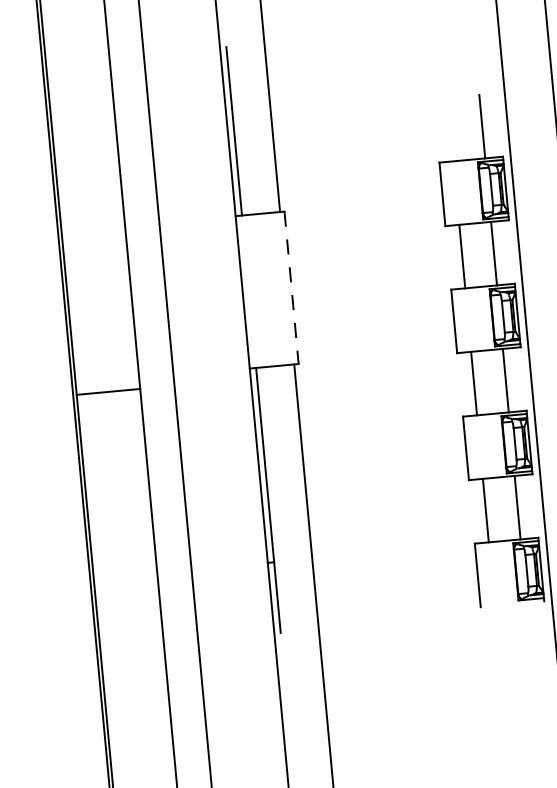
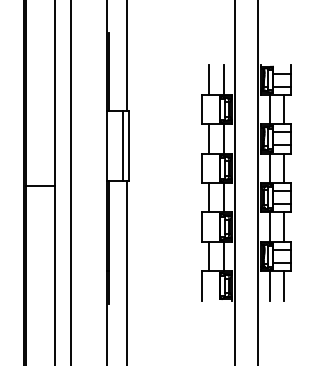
line: (449, 128) -> (208, 79), added
line: (279, 288) -> (123, 145), added
line: (292, 288) -> (129, 146), dashed -> solid

